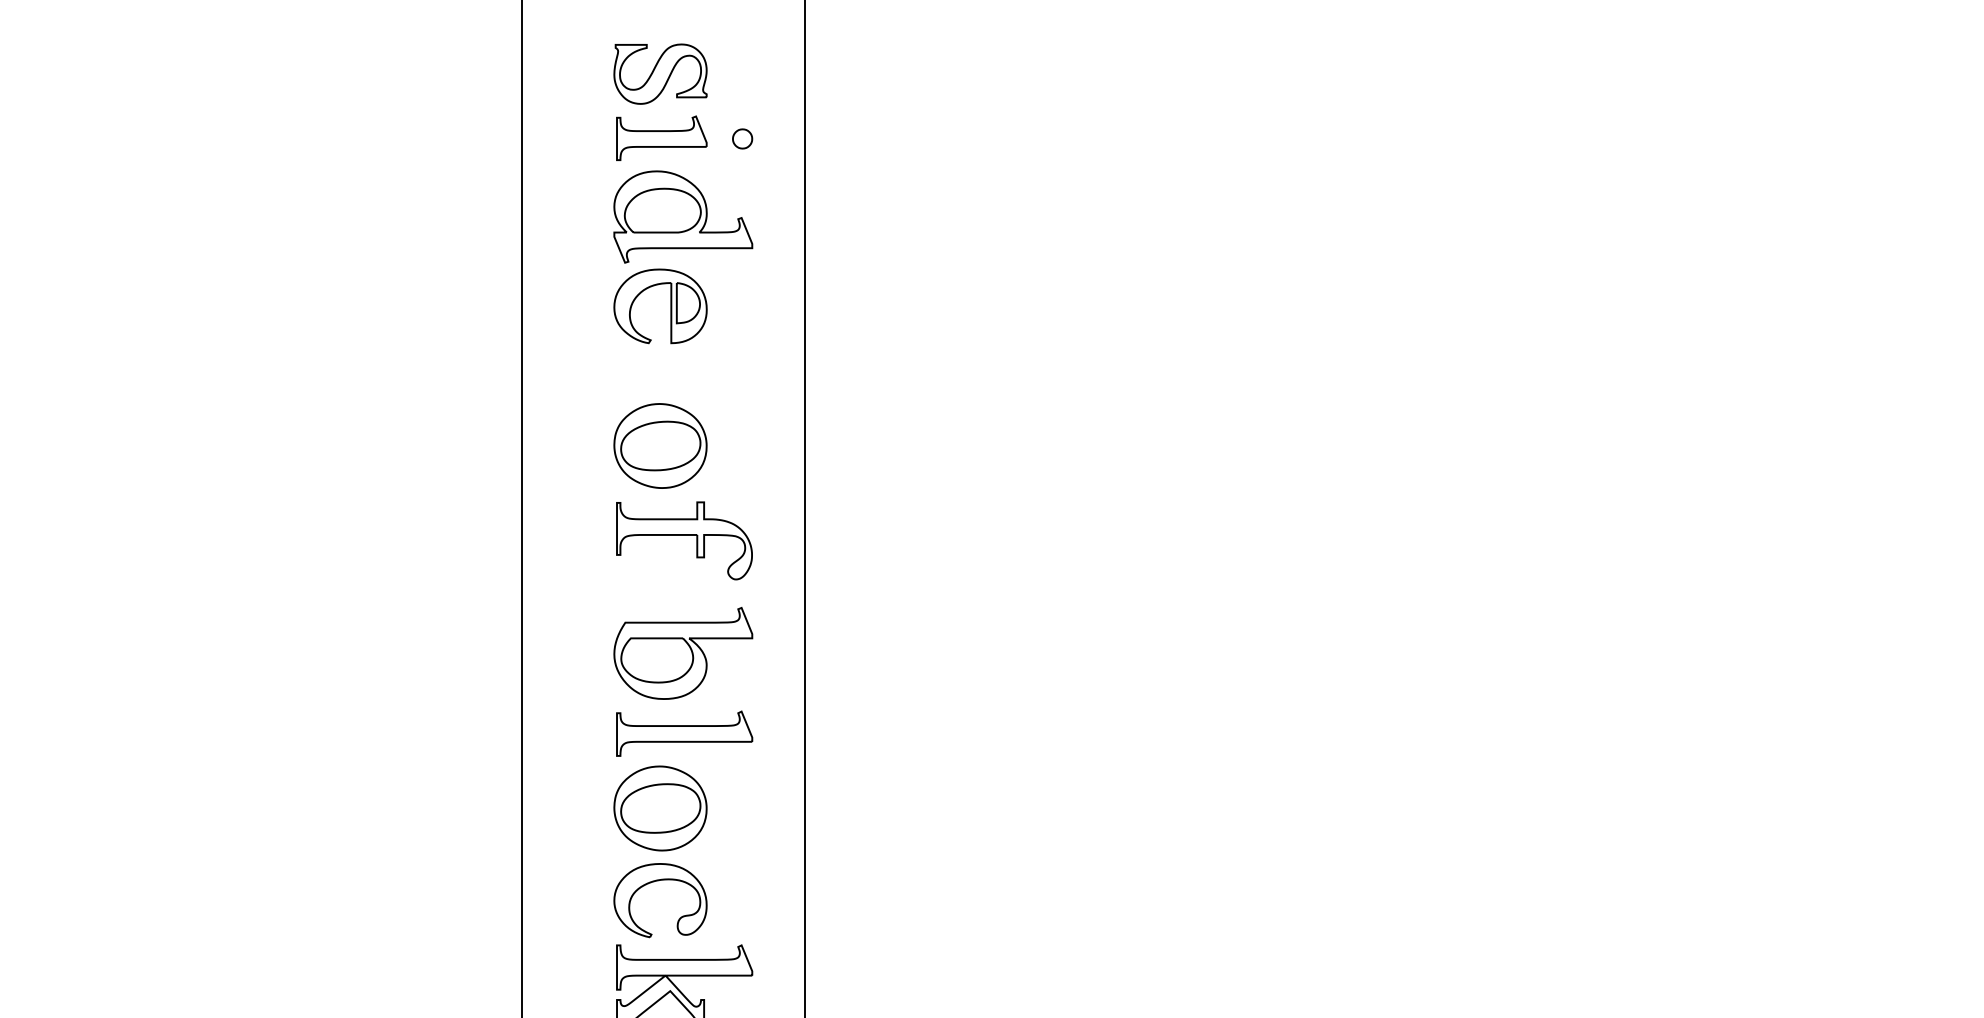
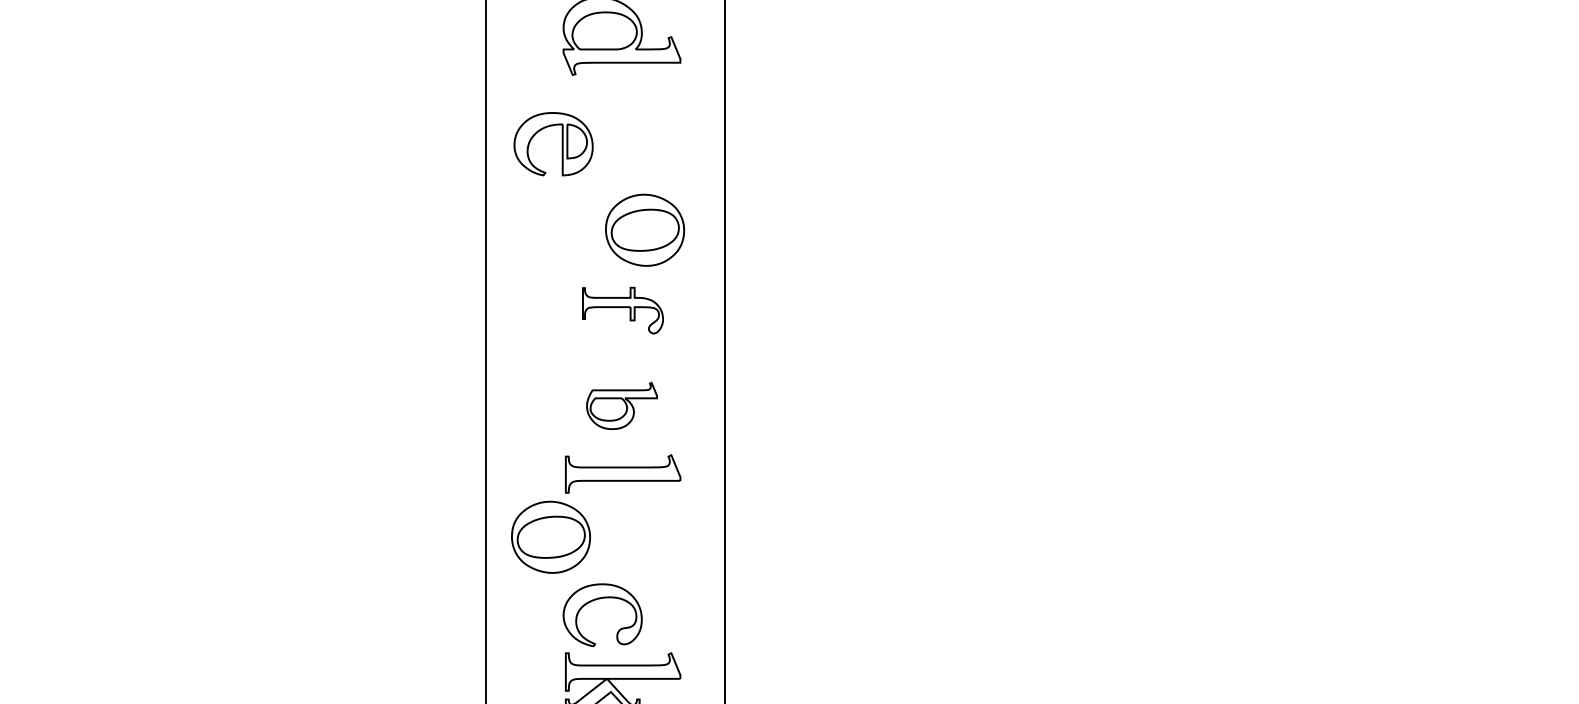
part: (670, 306) -> (562, 144), moved
part: (660, 445) -> (645, 229), moved
part: (684, 540) -> (623, 310), size x0.7
part: (683, 653) -> (622, 406), size x0.6
part: (660, 808) -> (551, 537), moved

